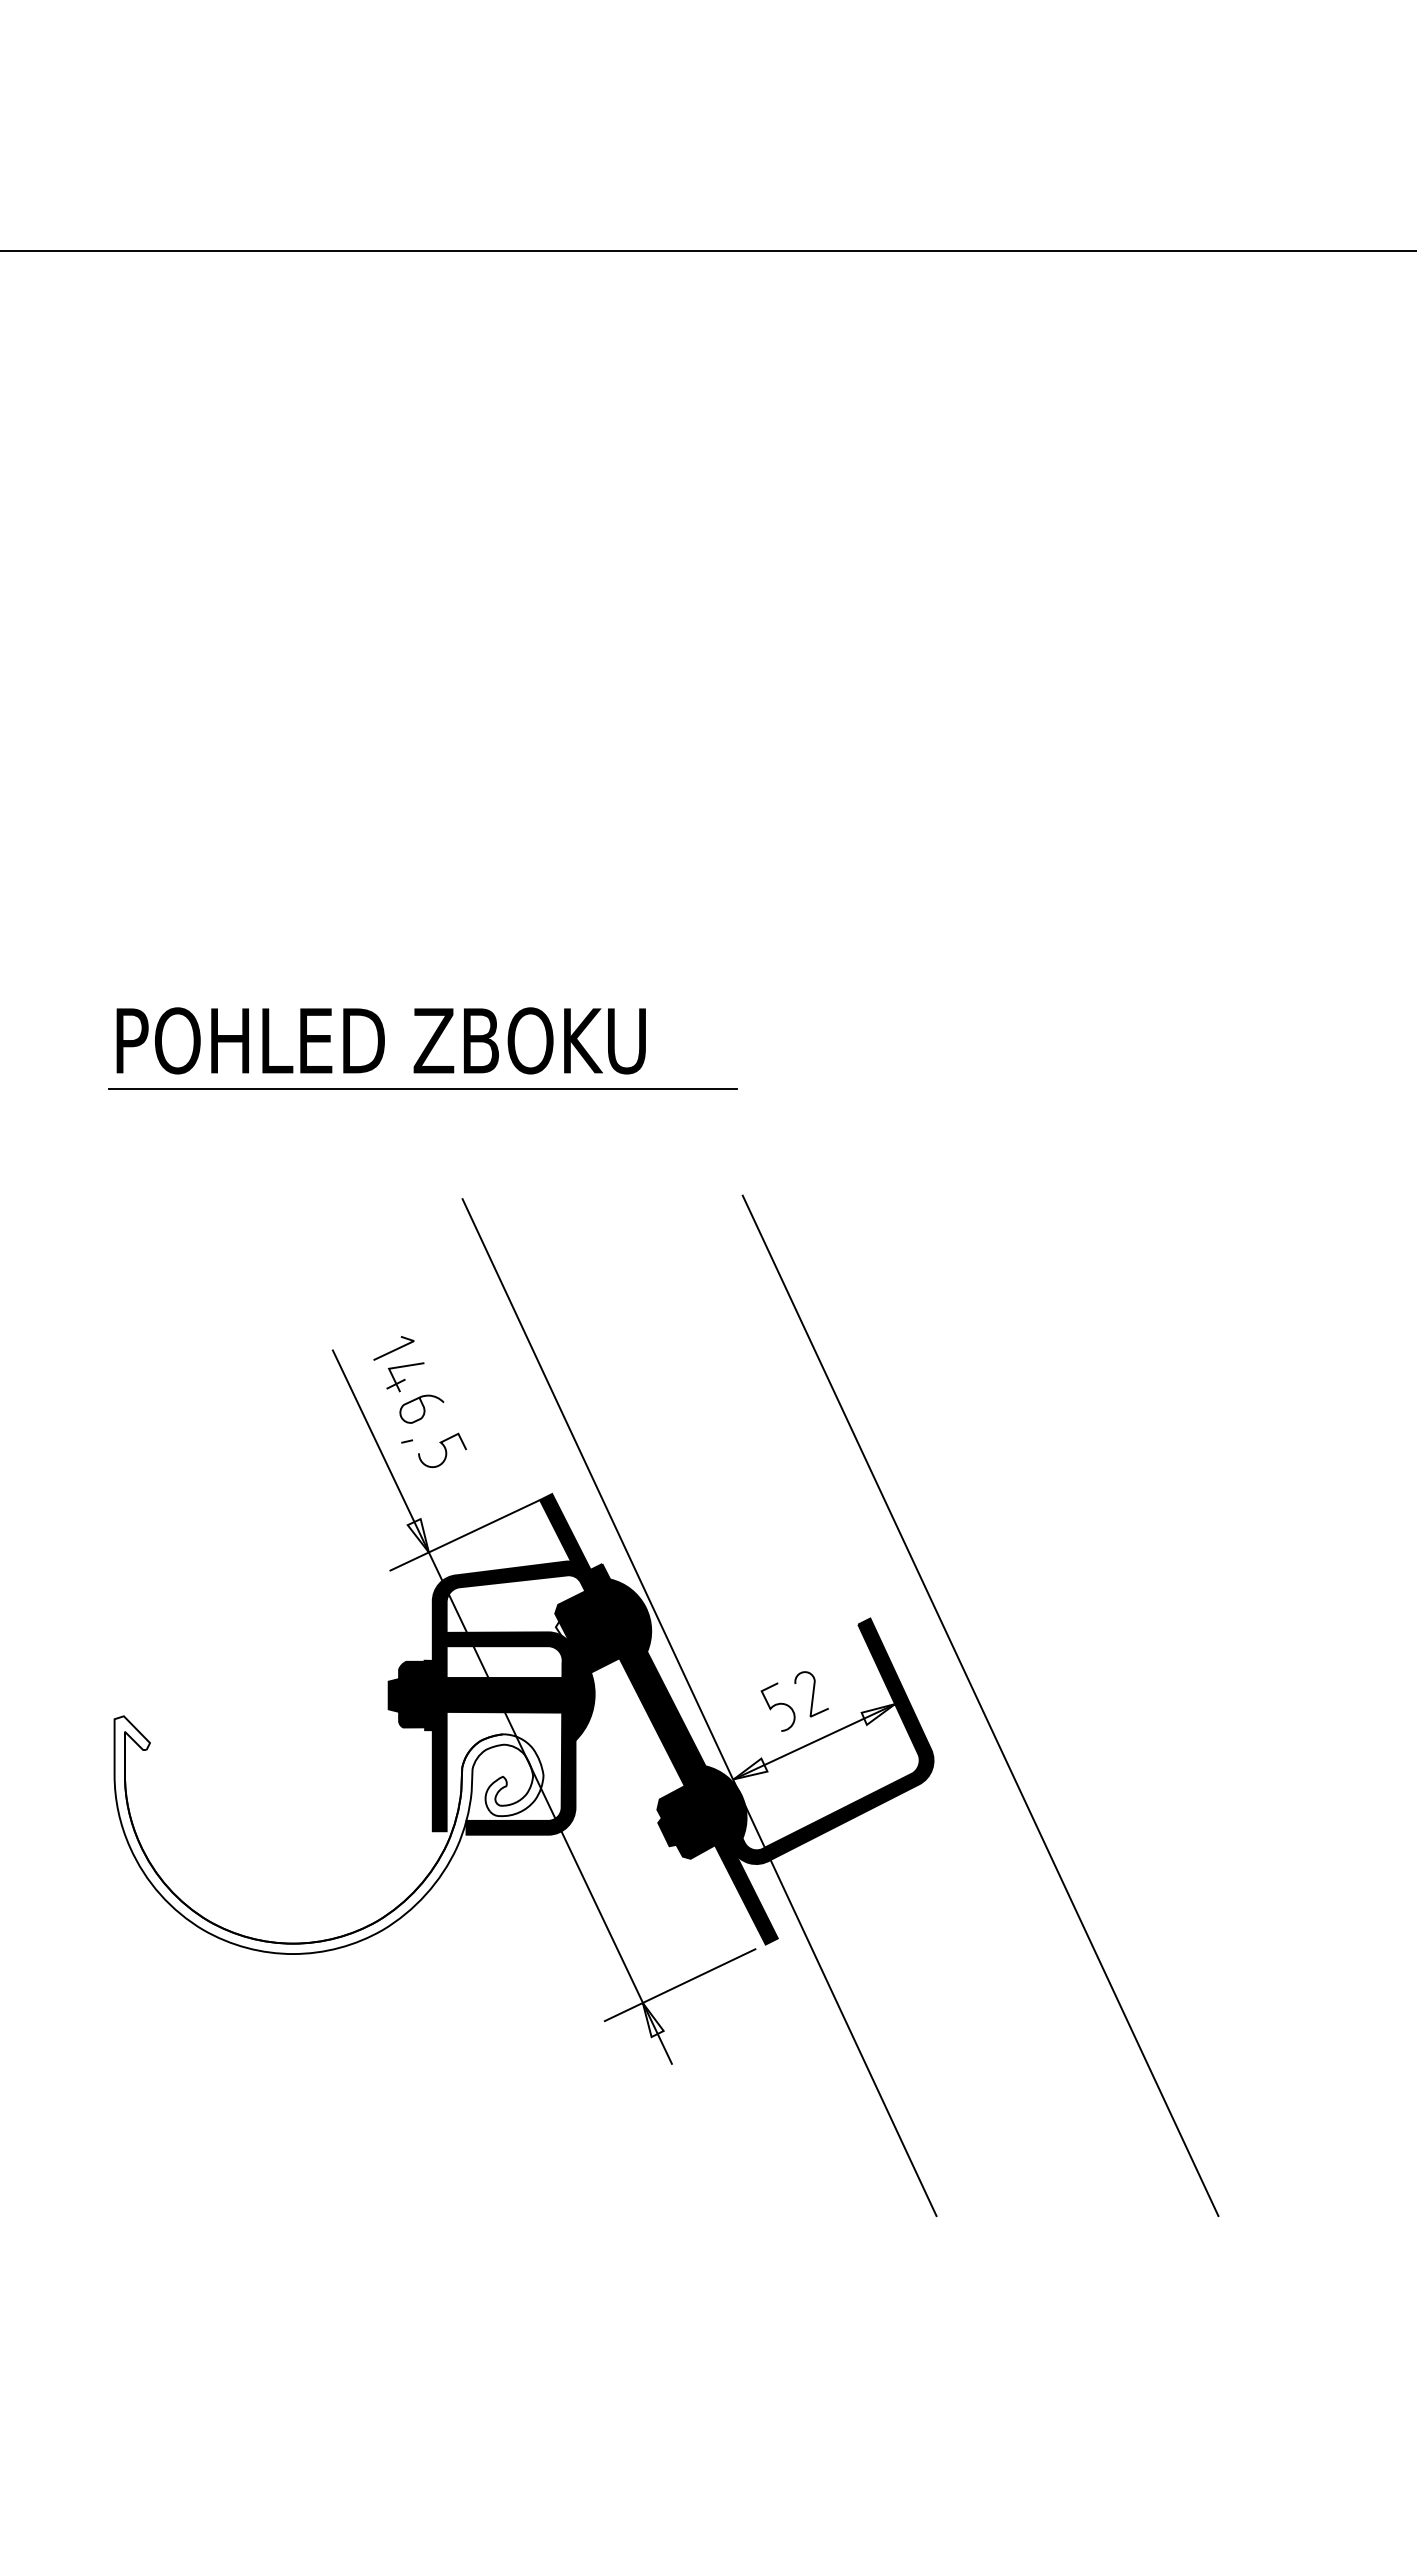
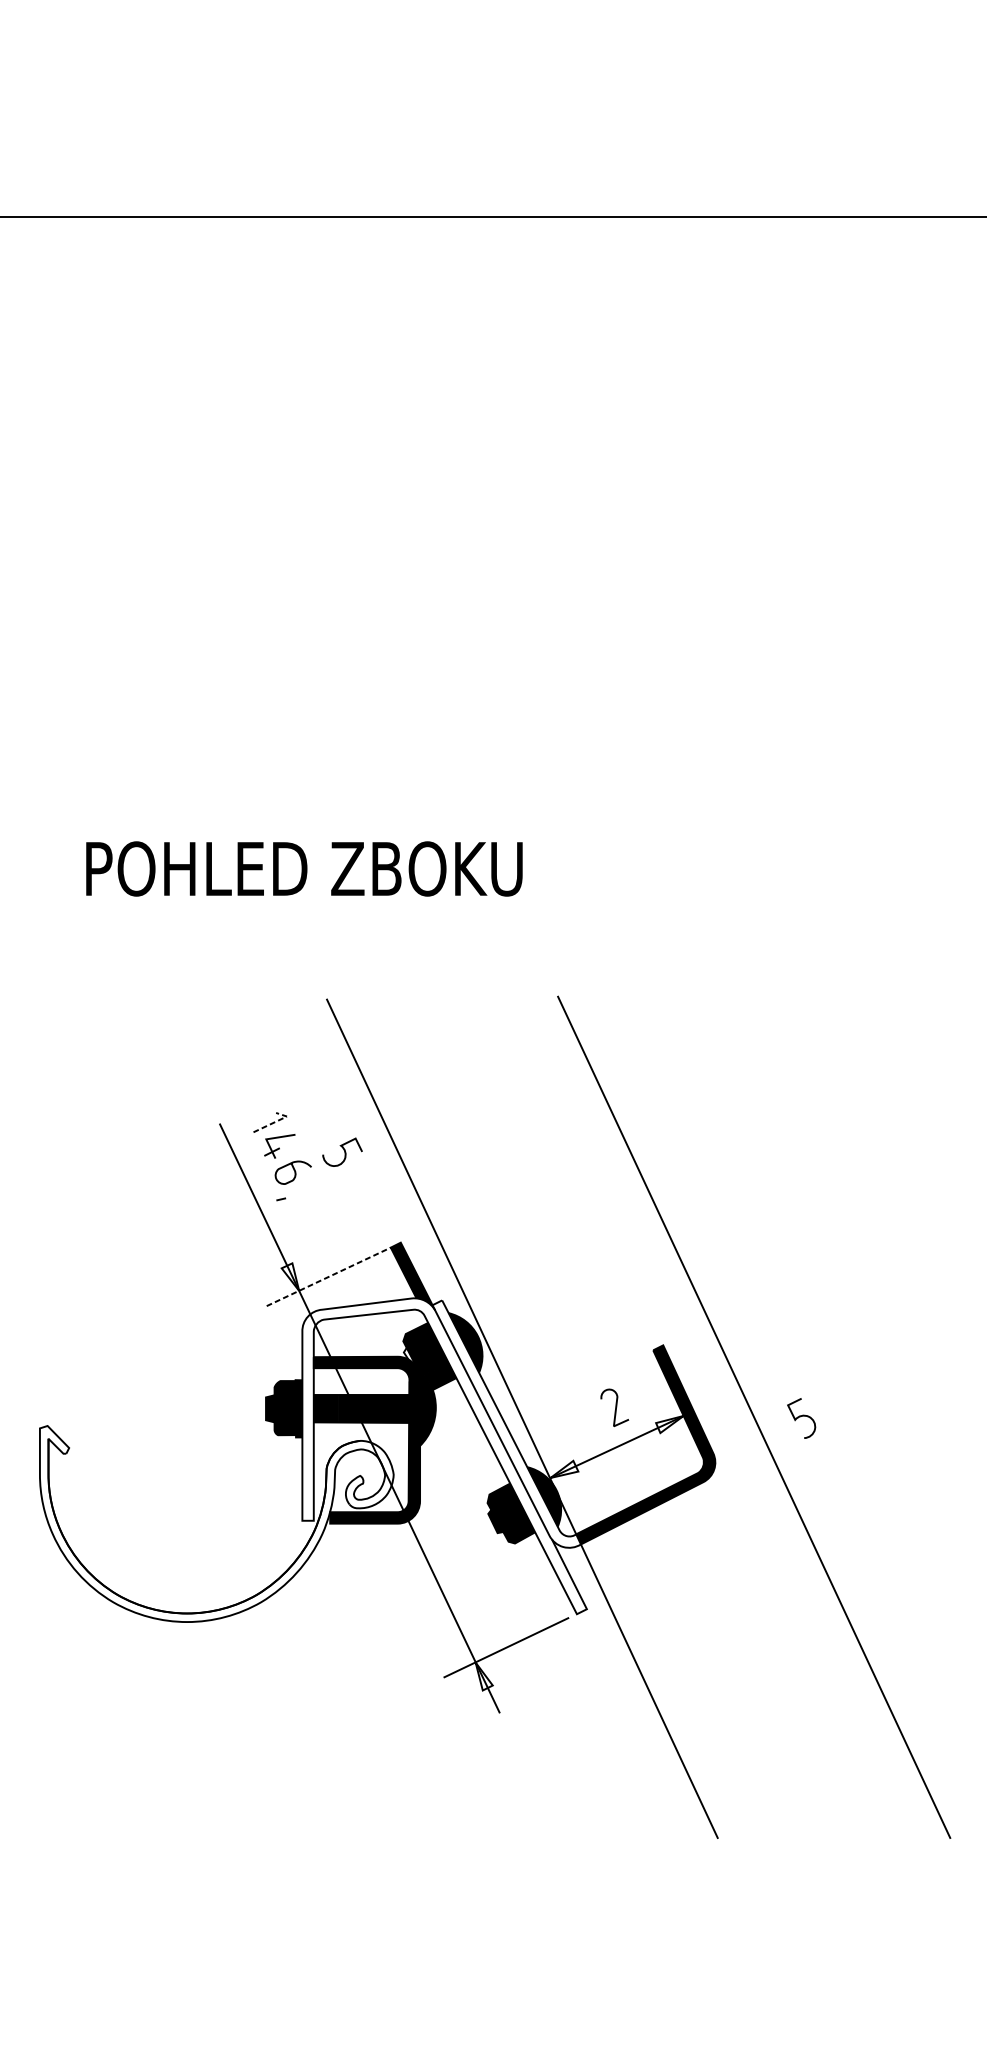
text: (380, 1040) -> (303, 868), moved
line: (422, 1088) -> (293, 908), removed
line: (400, 1347) -> (275, 1121), solid -> dashed
curve: (444, 1449) -> (344, 1151), moved
line: (465, 1535) -> (329, 1276), solid -> dashed
curve: (777, 1705) -> (801, 1417), moved
fill: (604, 1752) -> (443, 1455), removed

